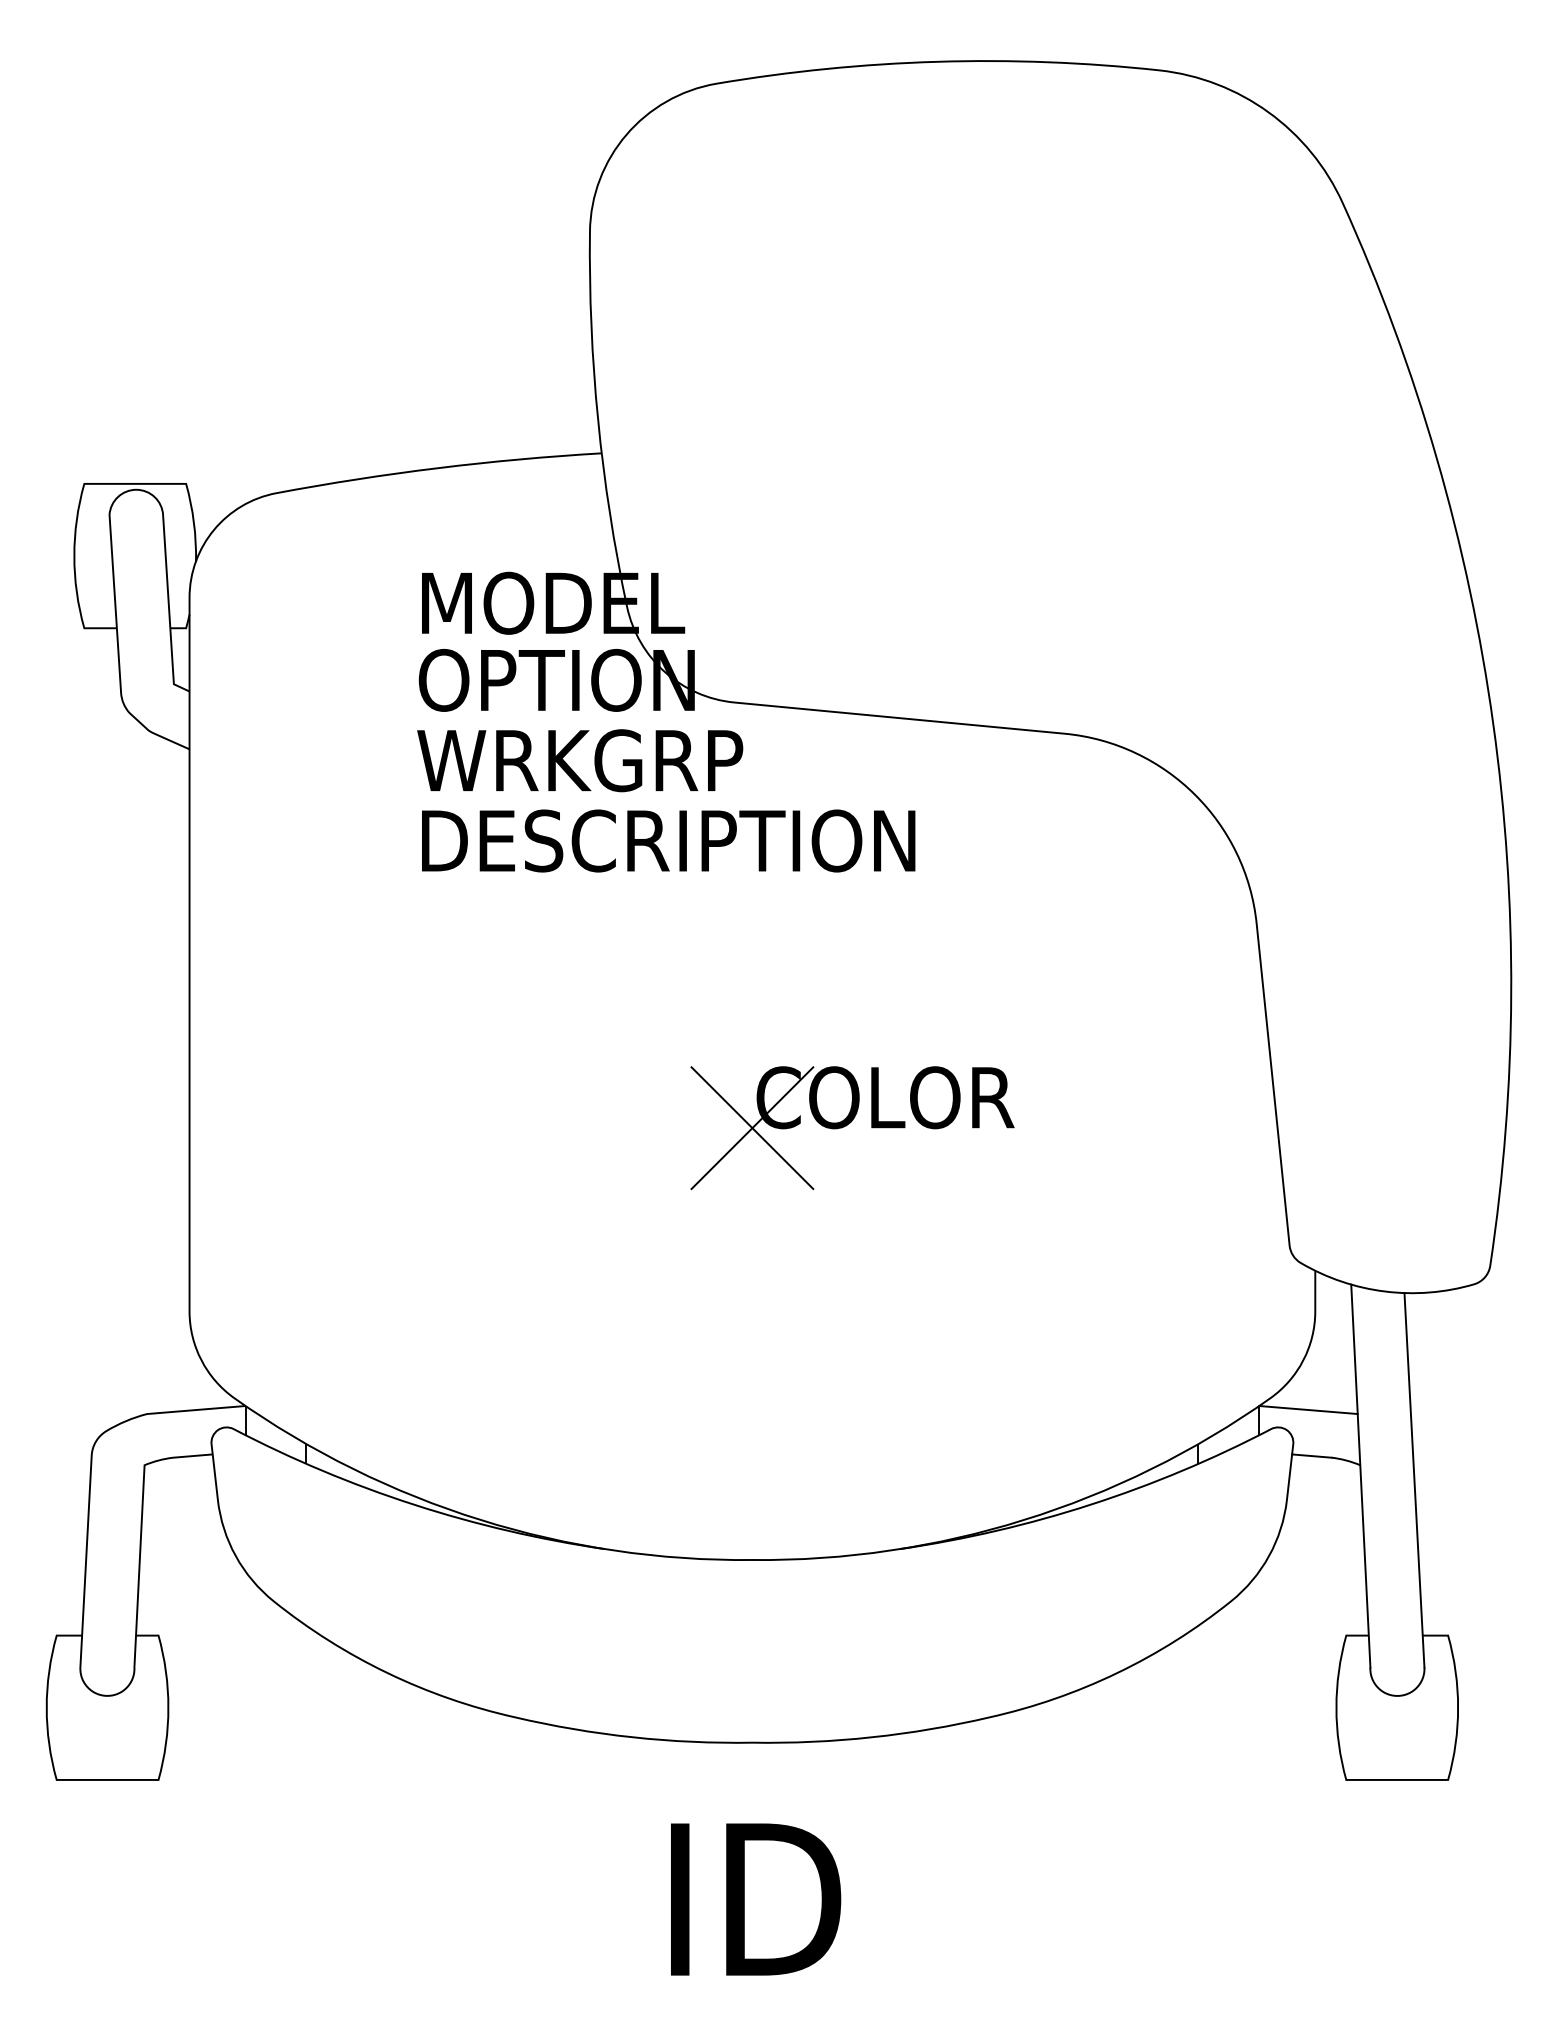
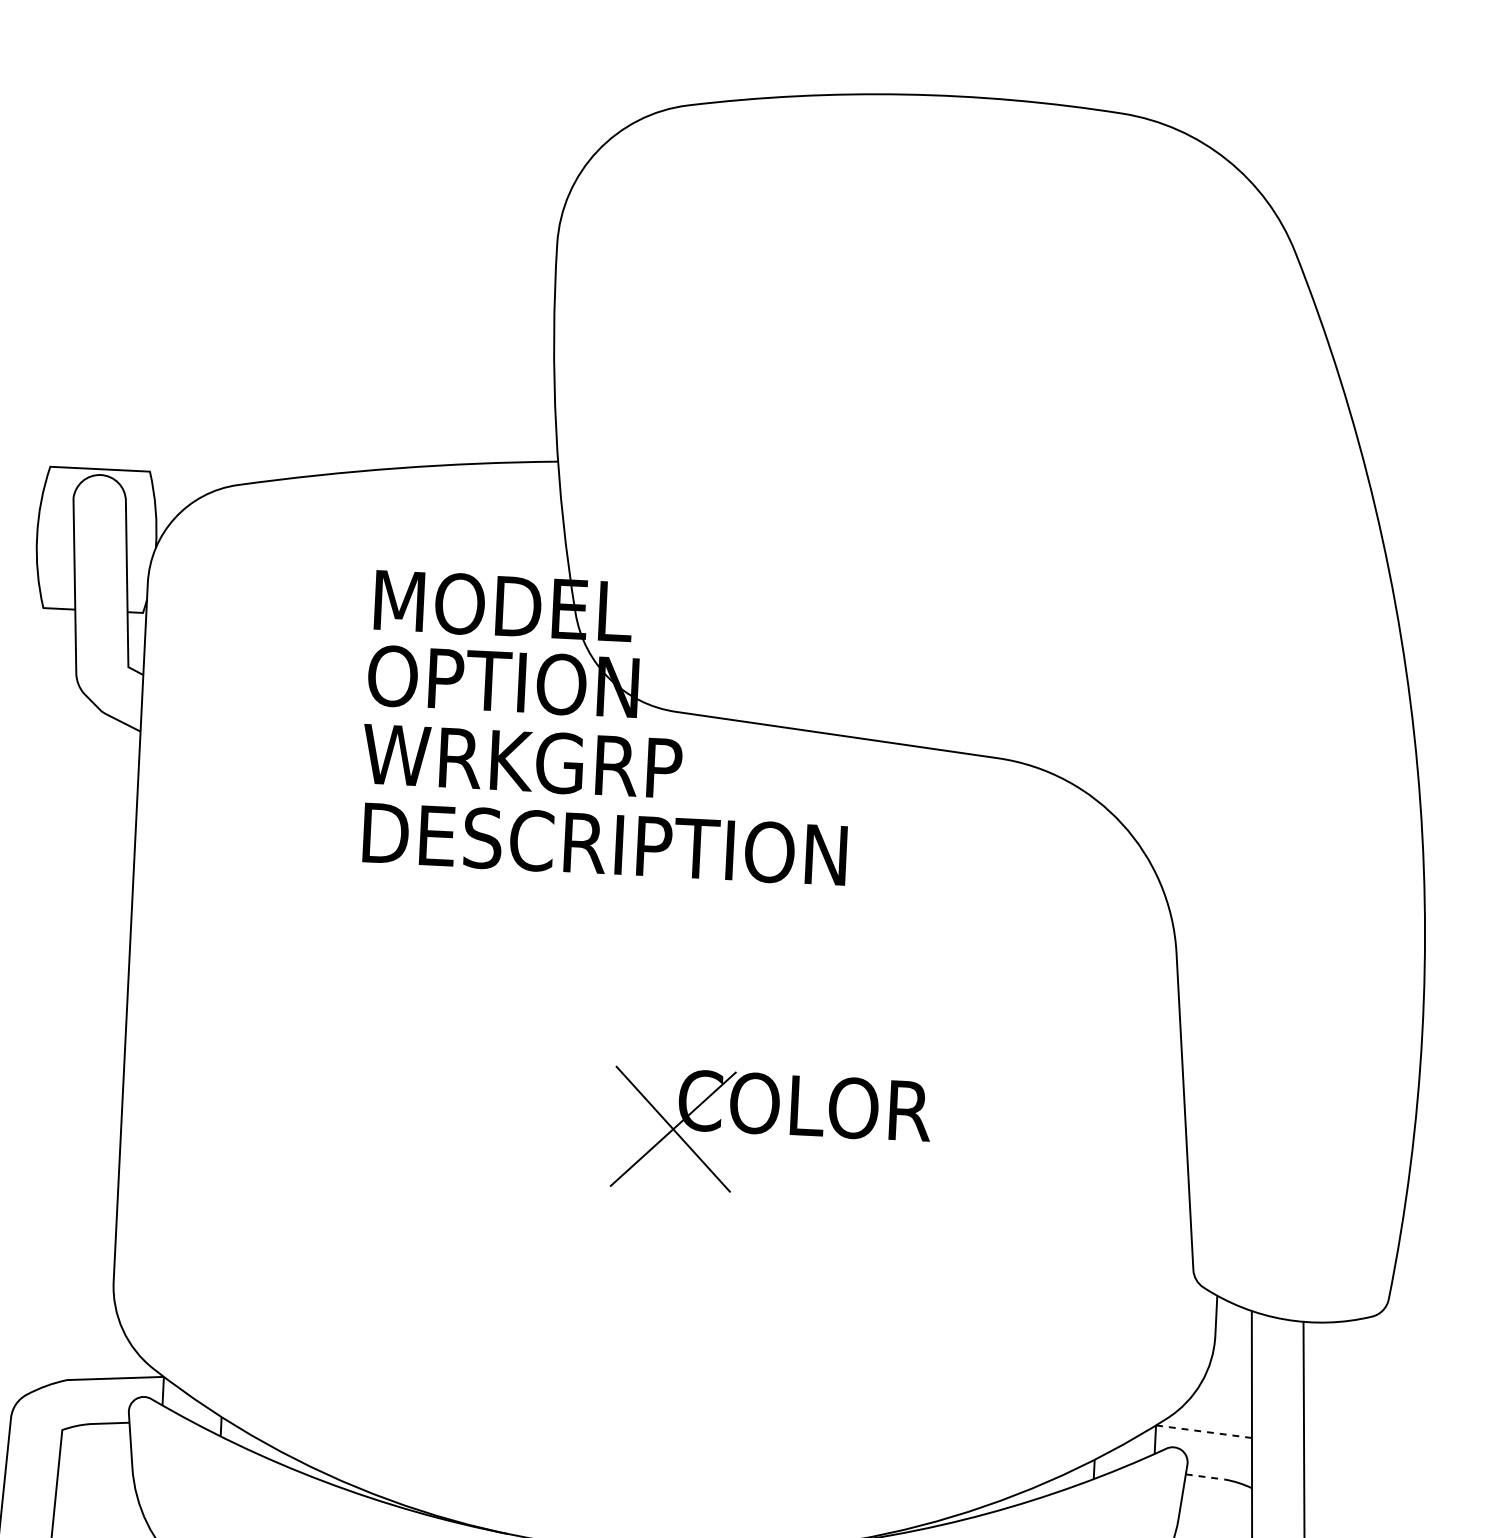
line: (1308, 1409) -> (1204, 1431), solid -> dashed
line: (1311, 1456) -> (1204, 1477), solid -> dashed

